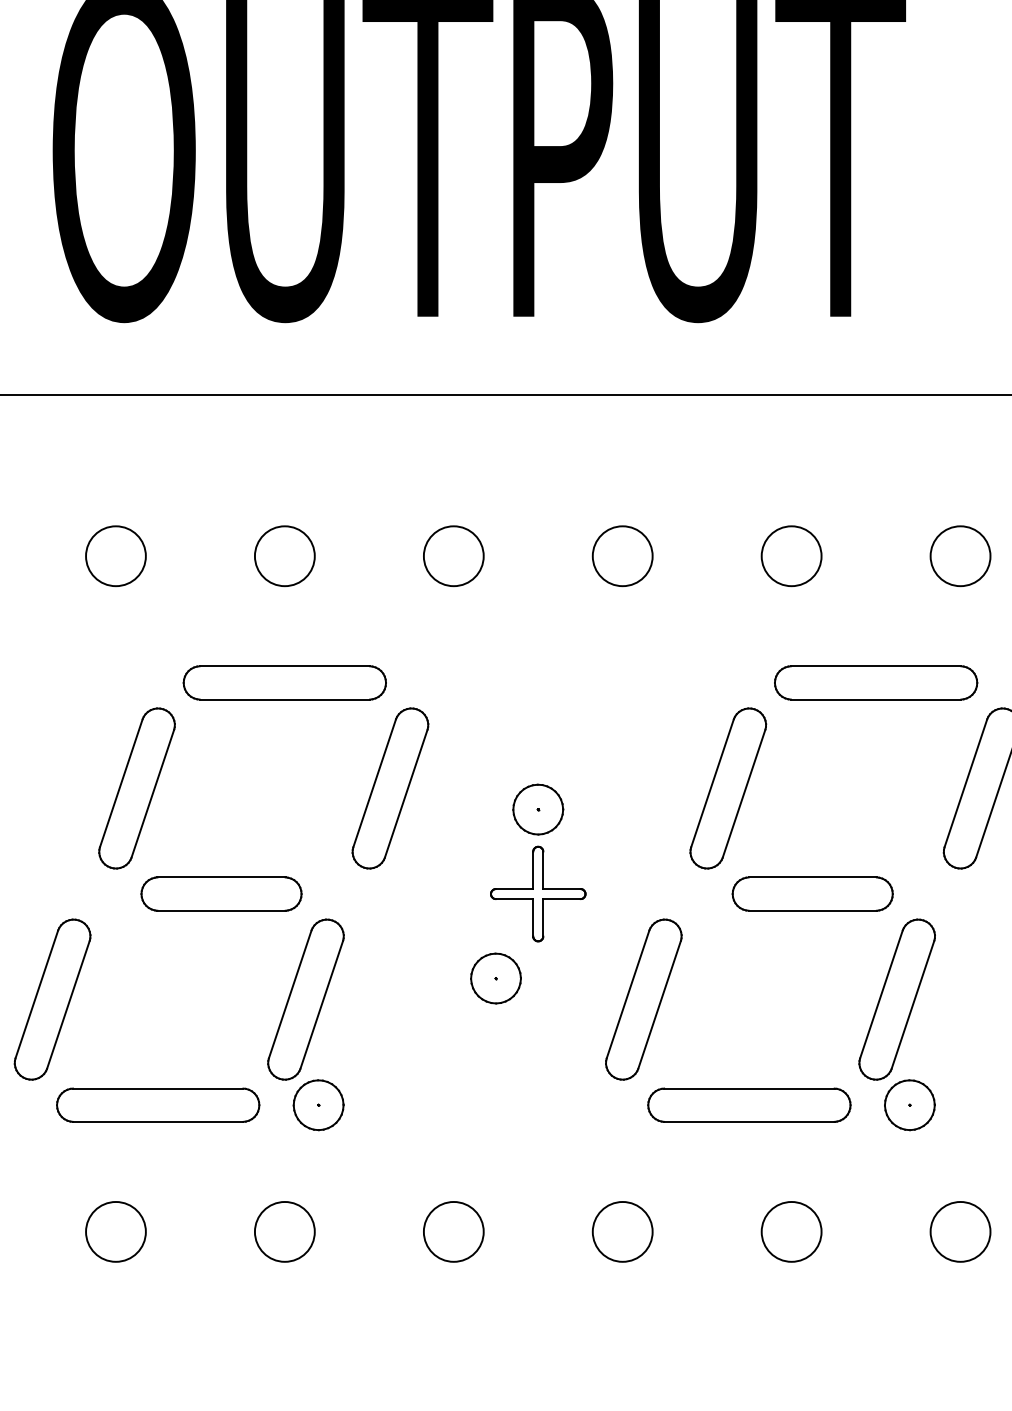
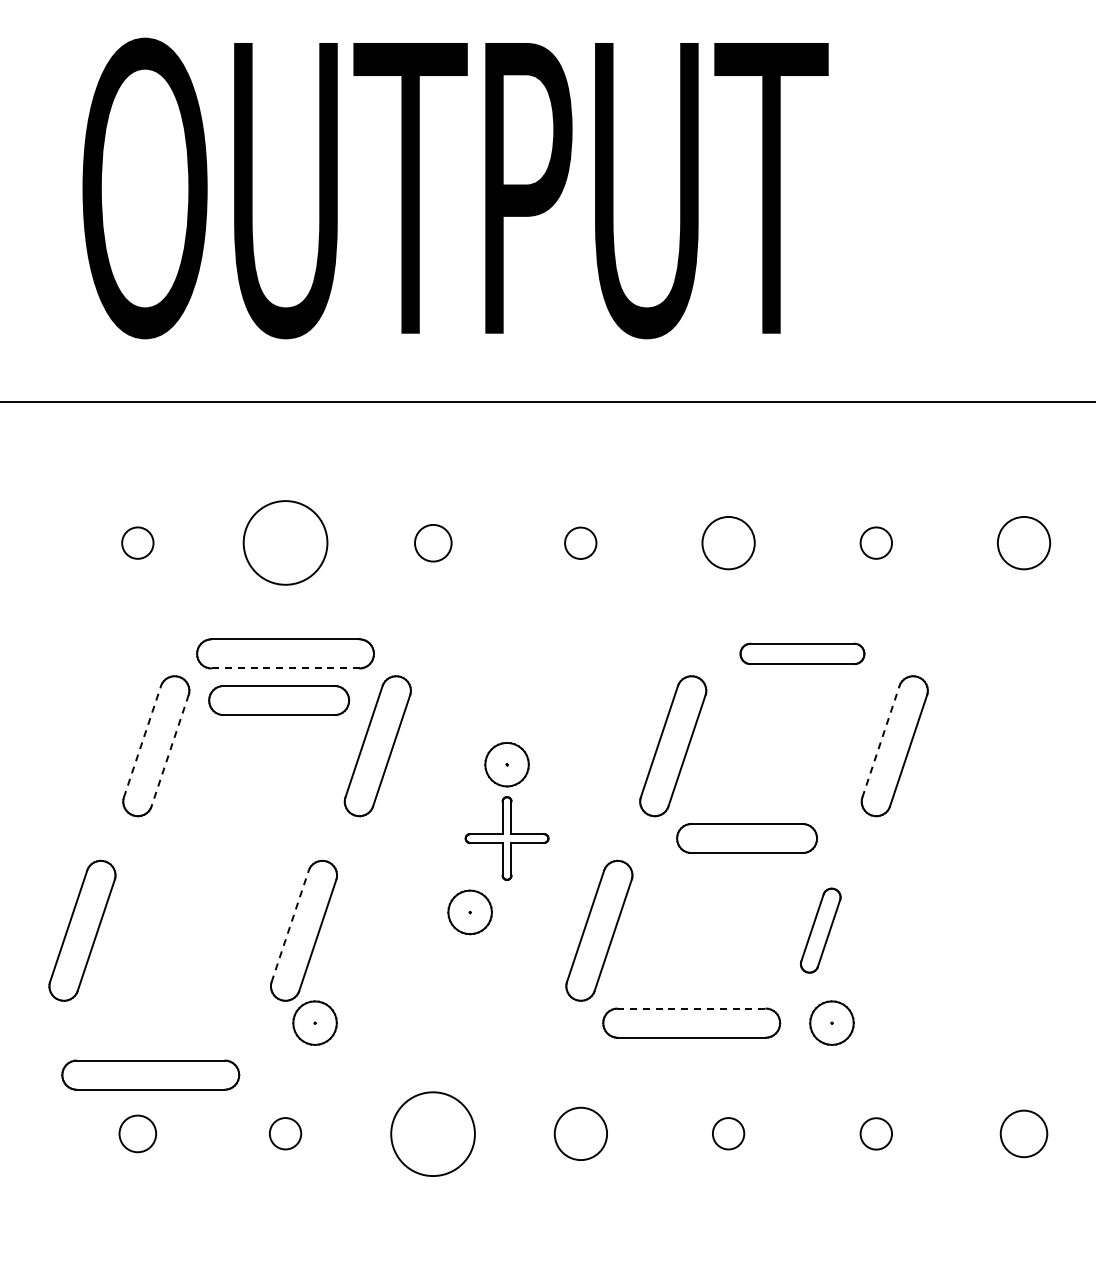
circle: (115, 555) -> (137, 542), size x0.6
circle: (960, 555) -> (876, 542), size x0.6
circle: (284, 556) -> (285, 543), size x1.6
circle: (454, 556) -> (433, 543), size x0.7
circle: (622, 556) -> (580, 543), size x0.6
part: (876, 682) -> (802, 653), size x0.7
line: (284, 699) -> (285, 668), solid -> dashed
line: (121, 783) -> (142, 741), solid -> dashed
line: (966, 783) -> (881, 741), solid -> dashed
line: (152, 794) -> (169, 751), solid -> dashed
part: (221, 894) -> (279, 700), moved
line: (290, 993) -> (290, 925), solid -> dashed
part: (896, 999) -> (820, 930), size x0.6
line: (749, 1088) -> (691, 1008), solid -> dashed
part: (157, 1104) -> (150, 1074), moved
circle: (115, 1231) -> (137, 1133), size x0.7
circle: (284, 1231) -> (285, 1133), size x0.6
circle: (454, 1231) -> (433, 1133), size x1.6
circle: (791, 1231) -> (728, 1133), size x0.6
circle: (960, 1231) -> (876, 1133), size x0.6

